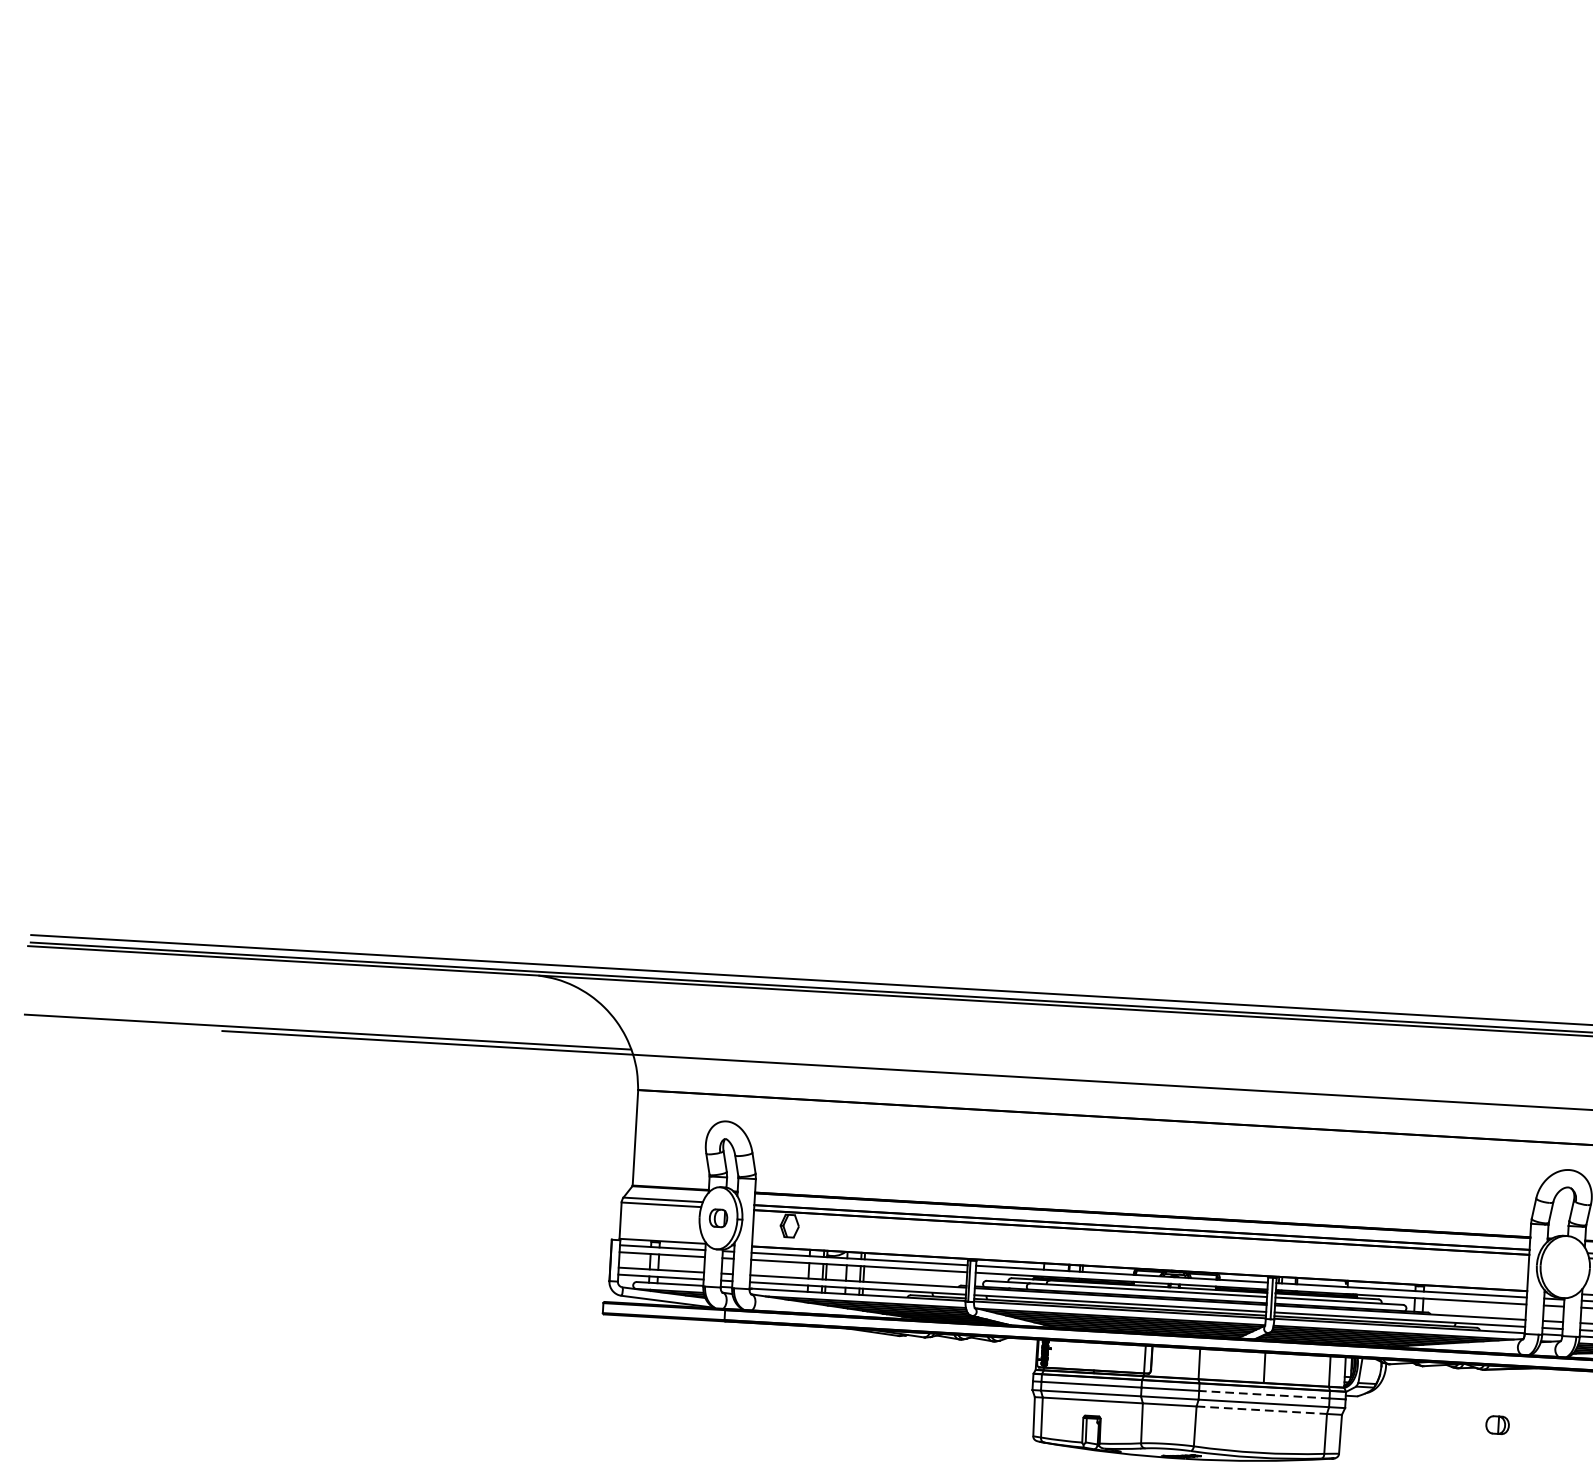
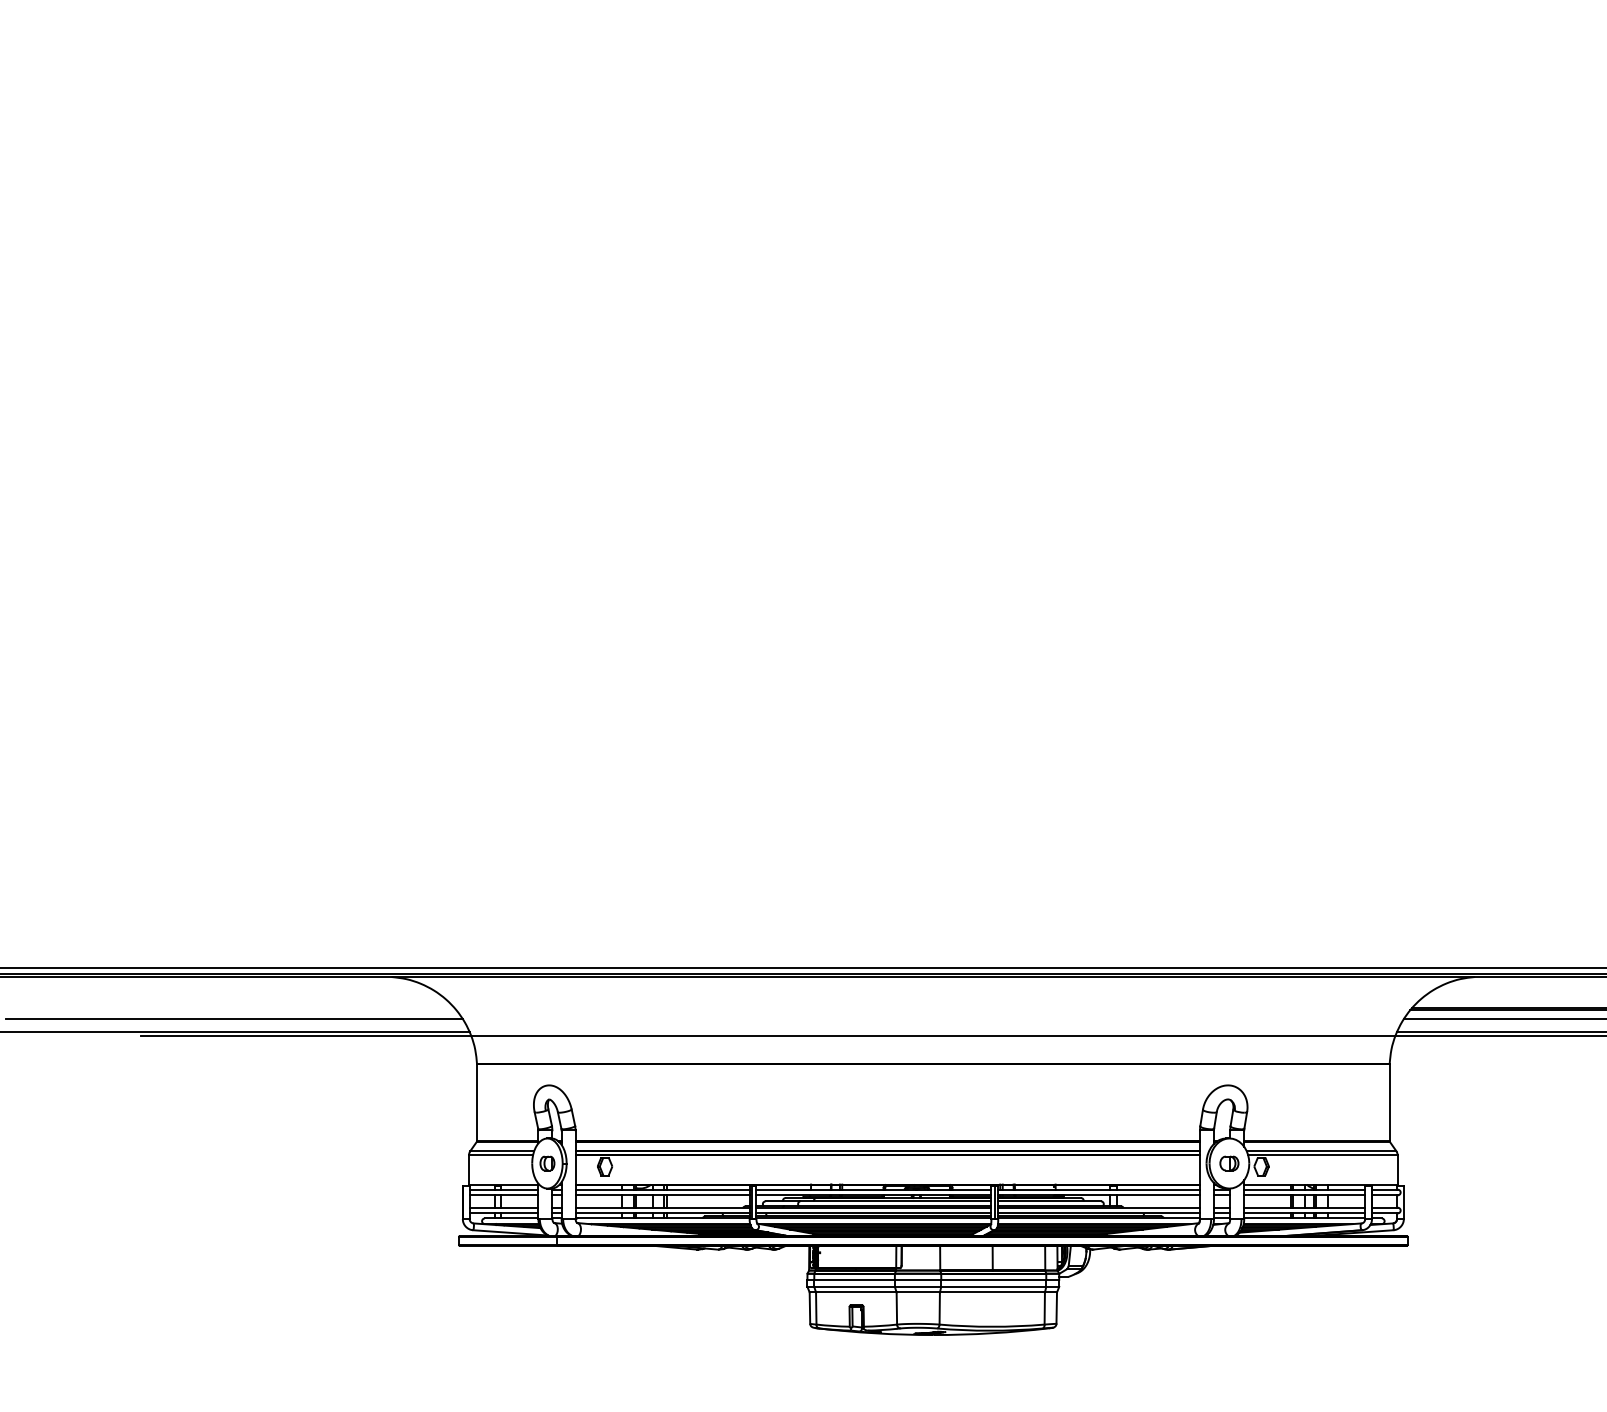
line: (339, 1016) -> (233, 1019), added
line: (1264, 1394) -> (993, 1279), dashed -> solid
line: (1261, 1410) -> (992, 1292), dashed -> solid
part: (1497, 1425) -> (1229, 1163), moved

